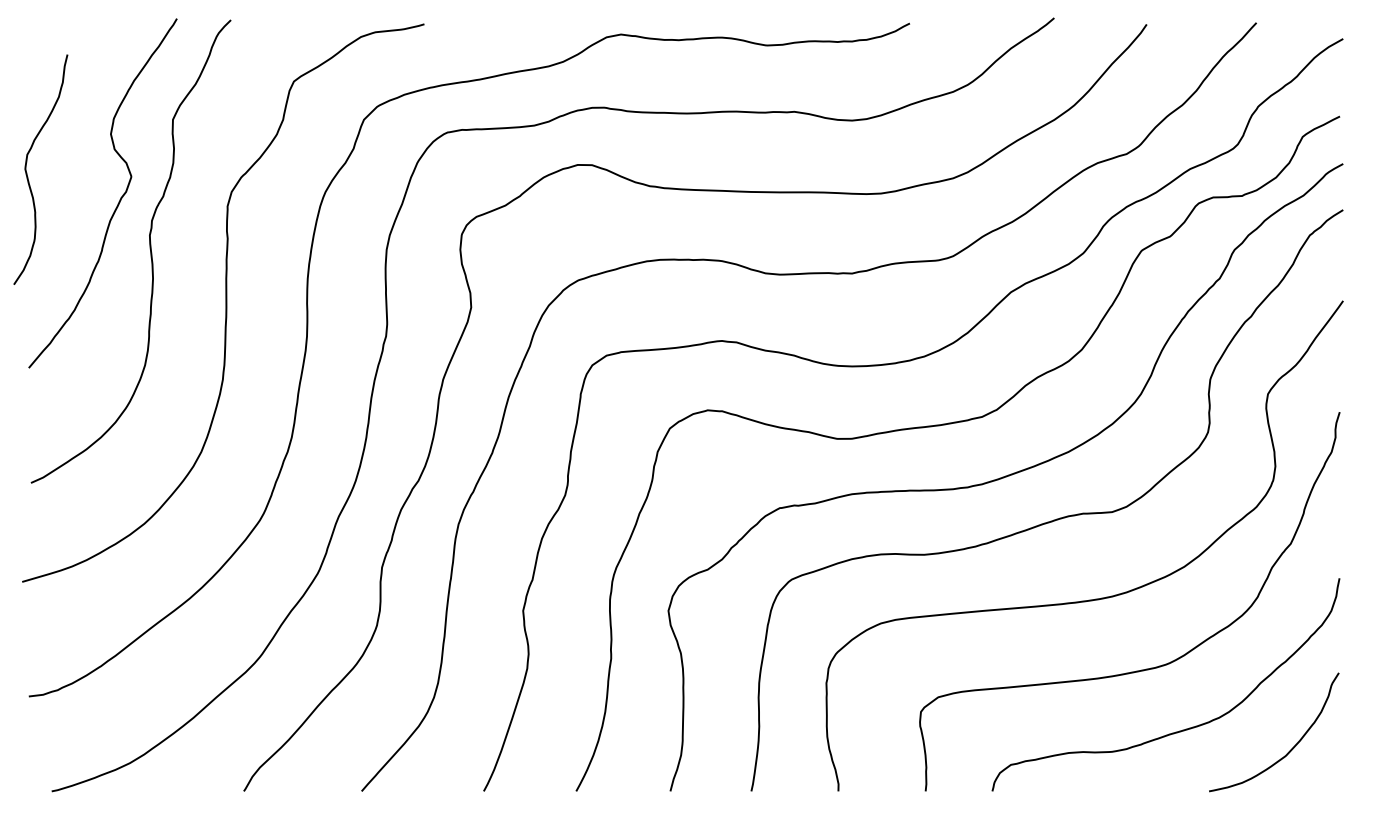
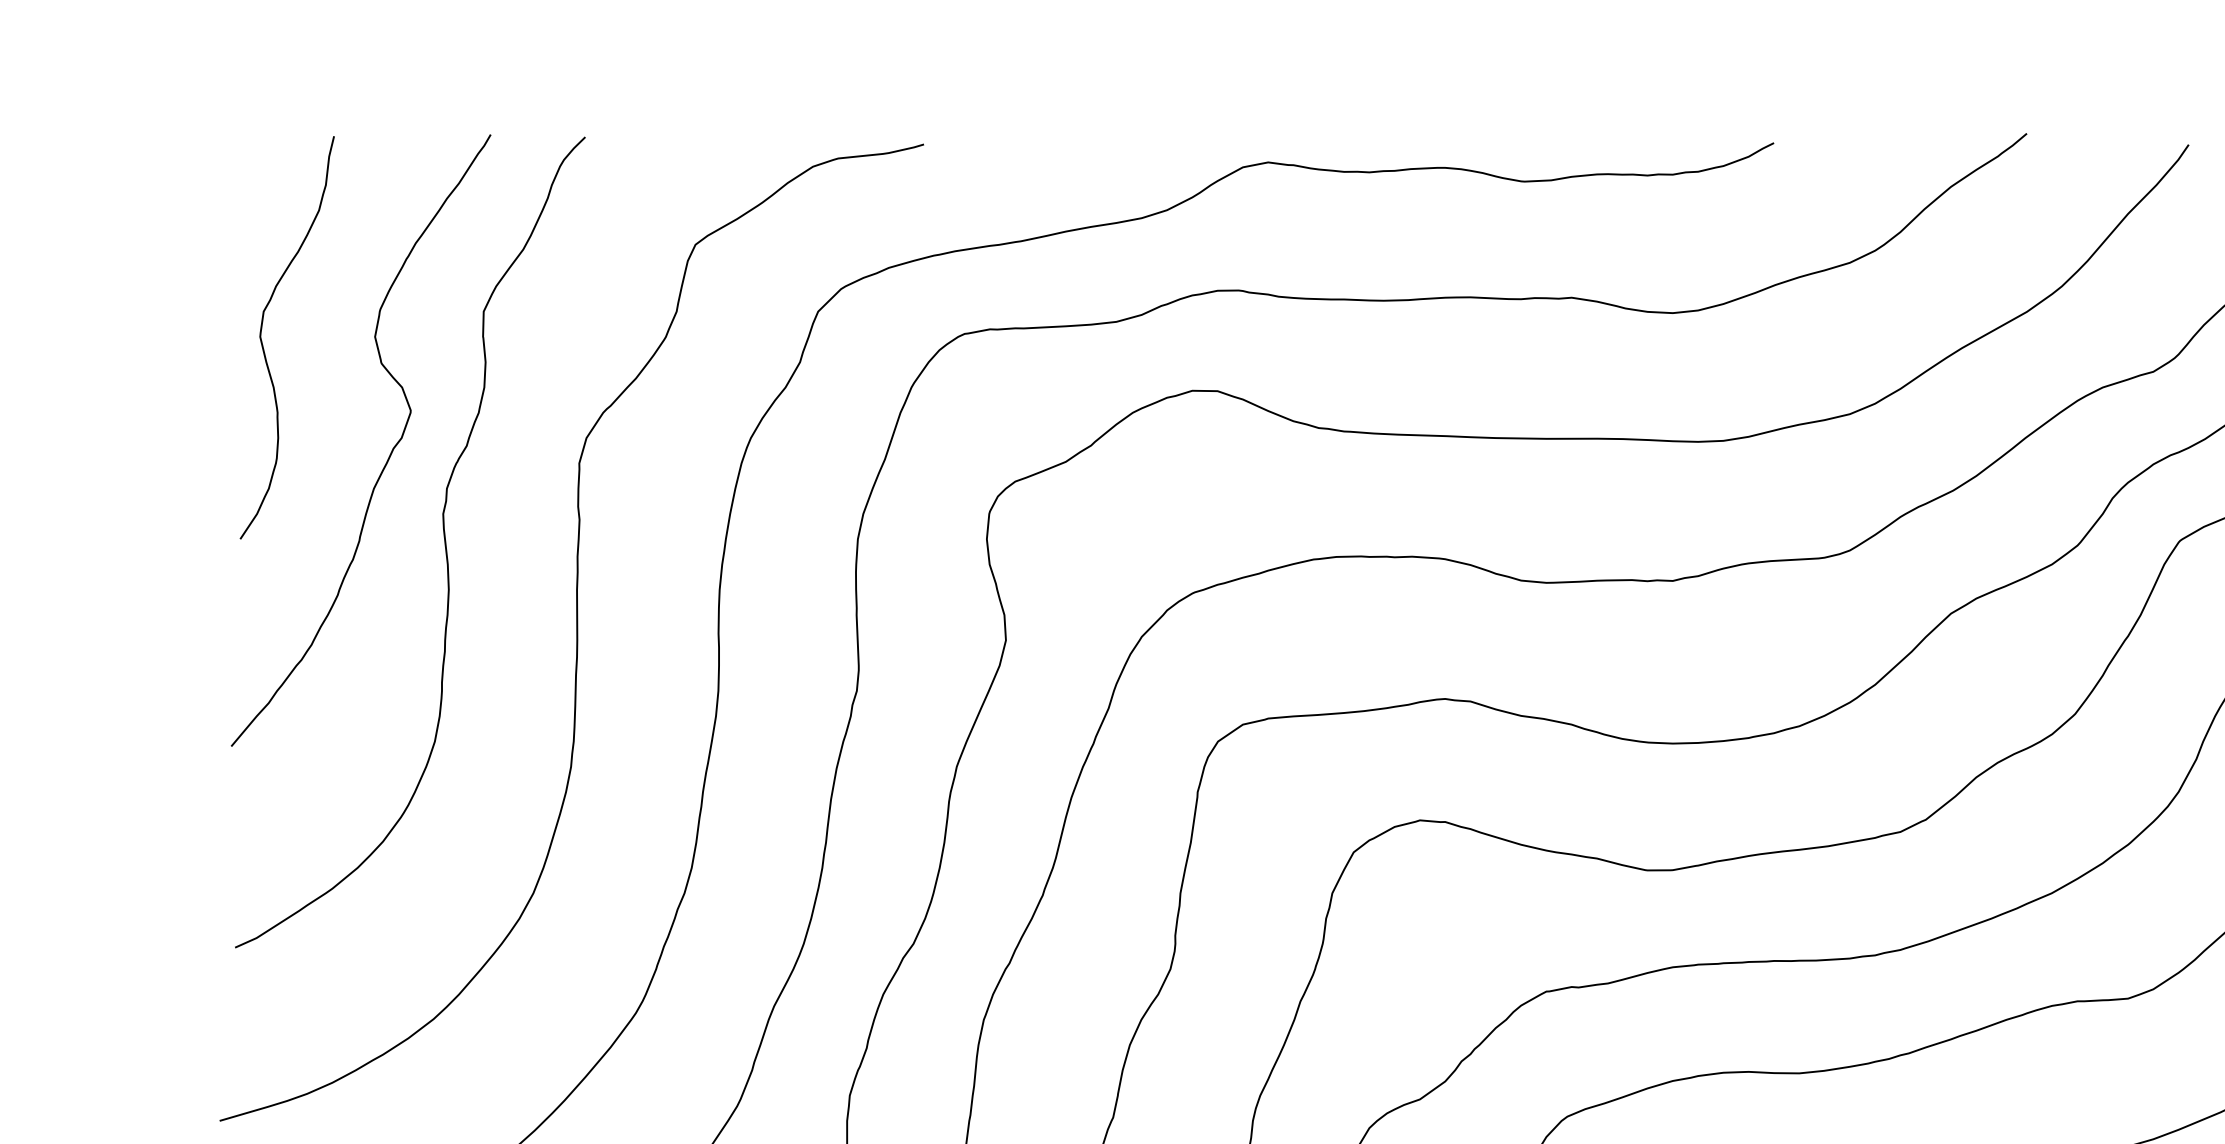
curve: (27, 172) -> (264, 342), moved

